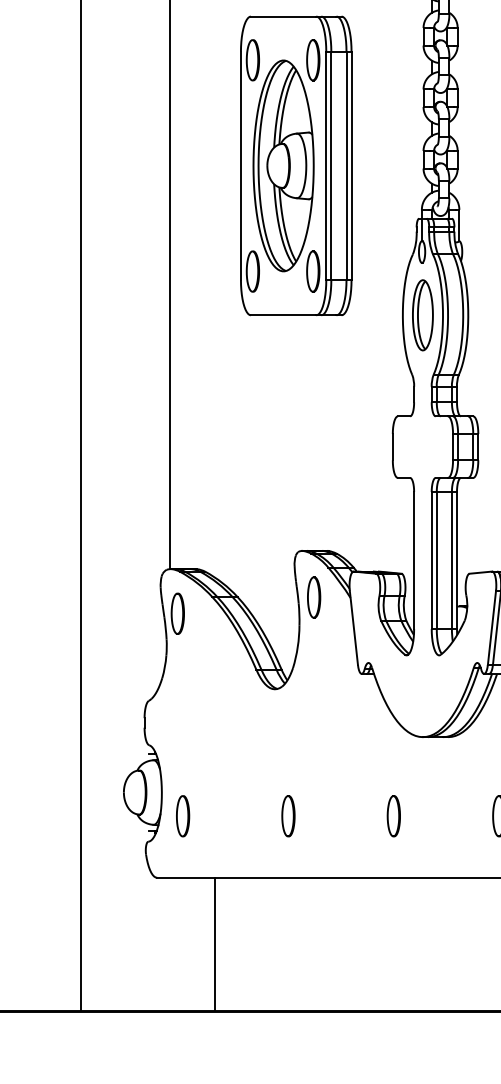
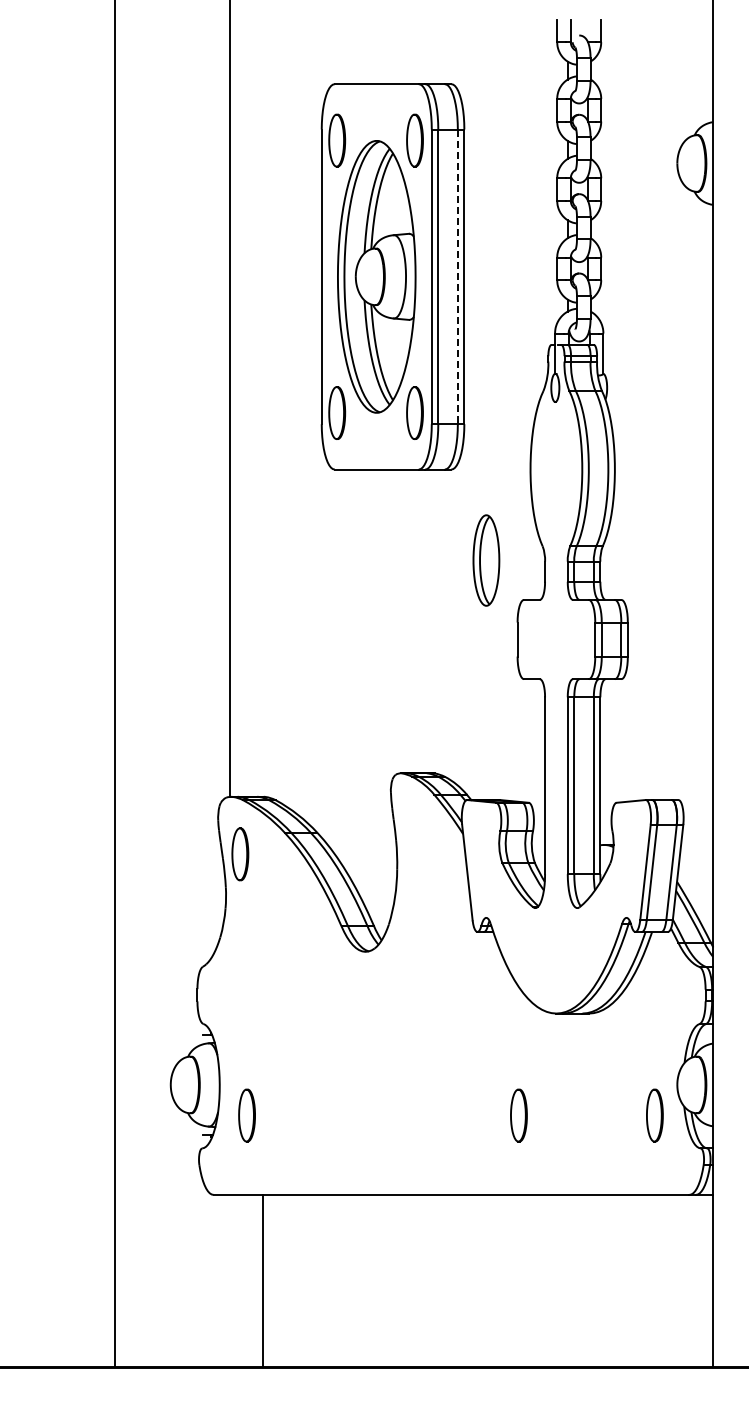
line: (346, 166) -> (457, 277), solid -> dashed
part: (422, 315) -> (486, 560), moved
part: (313, 597) -> (415, 833), removed
part: (288, 816) -> (382, 1115), removed
line: (214, 944) -> (262, 1280), moved

